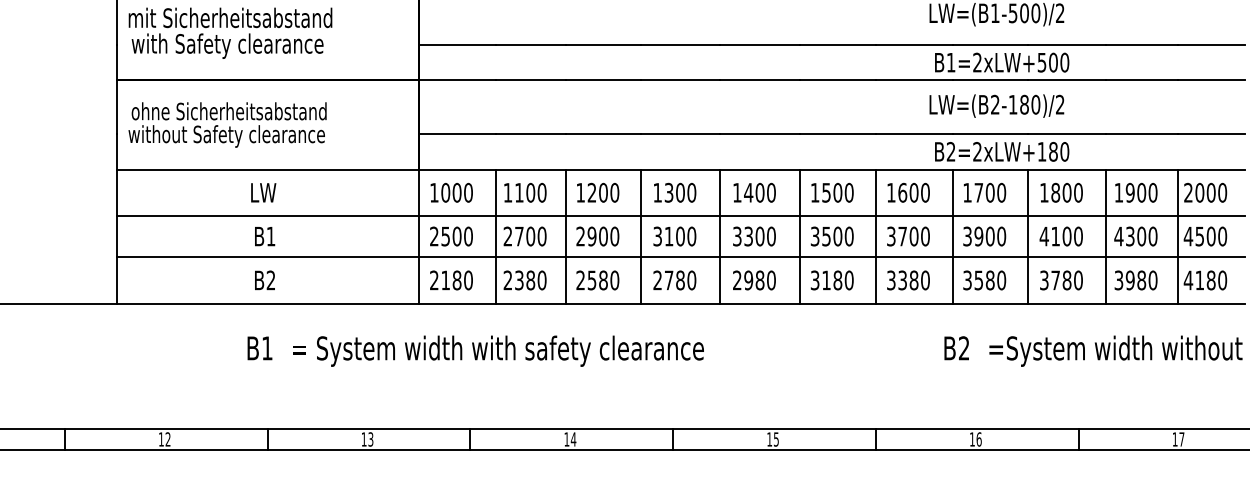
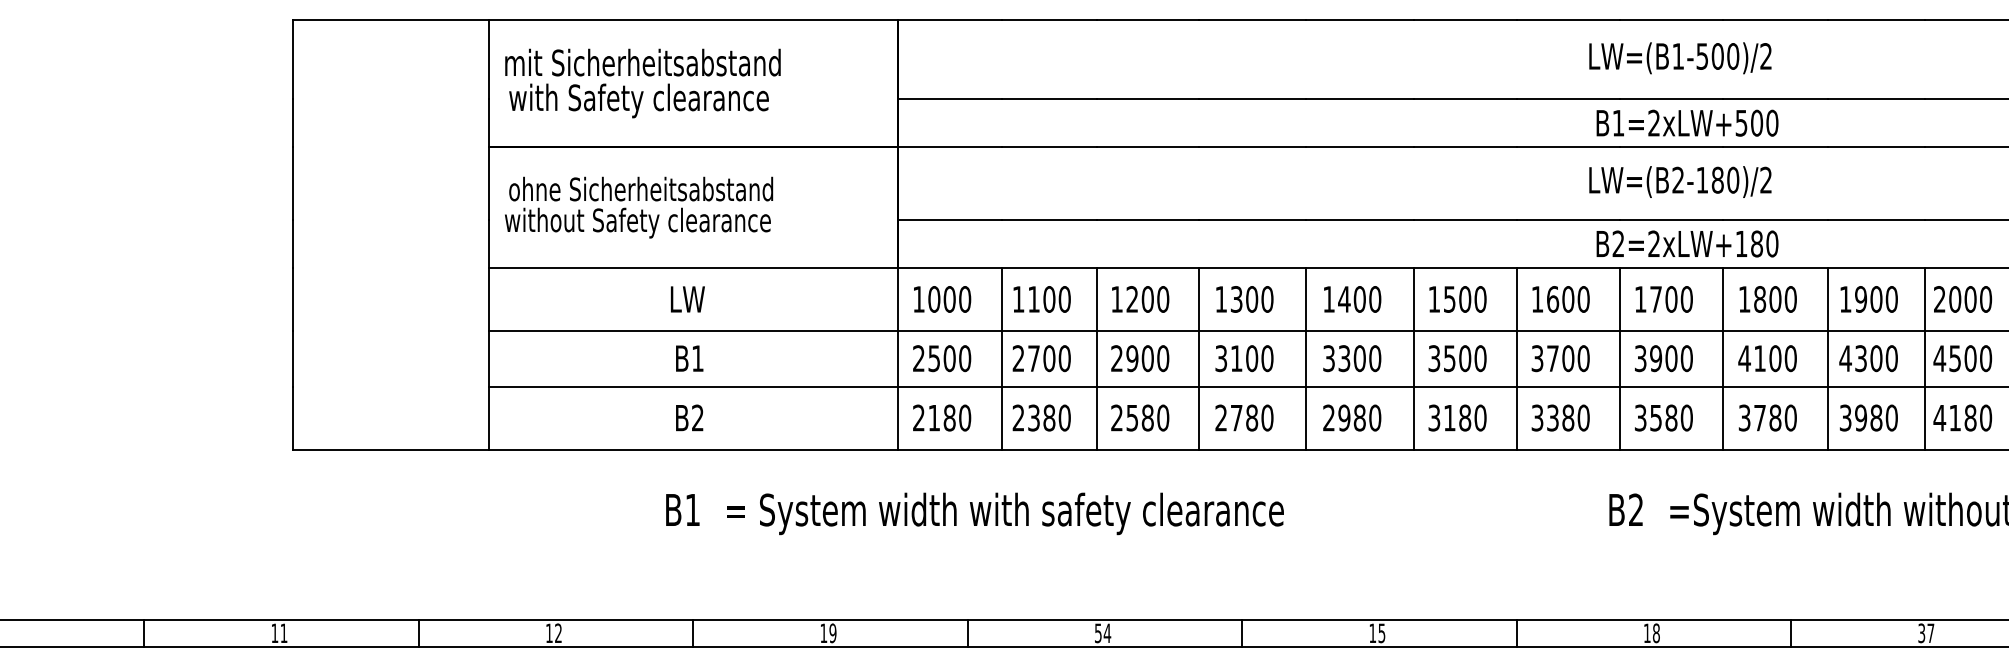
text: (370, 438) -> (832, 632), 13 -> 19
text: (979, 438) -> (1656, 632), 16 -> 18
text: (567, 439) -> (1098, 633), 14 -> 54
text: (1174, 439) -> (1921, 633), 17 -> 37

